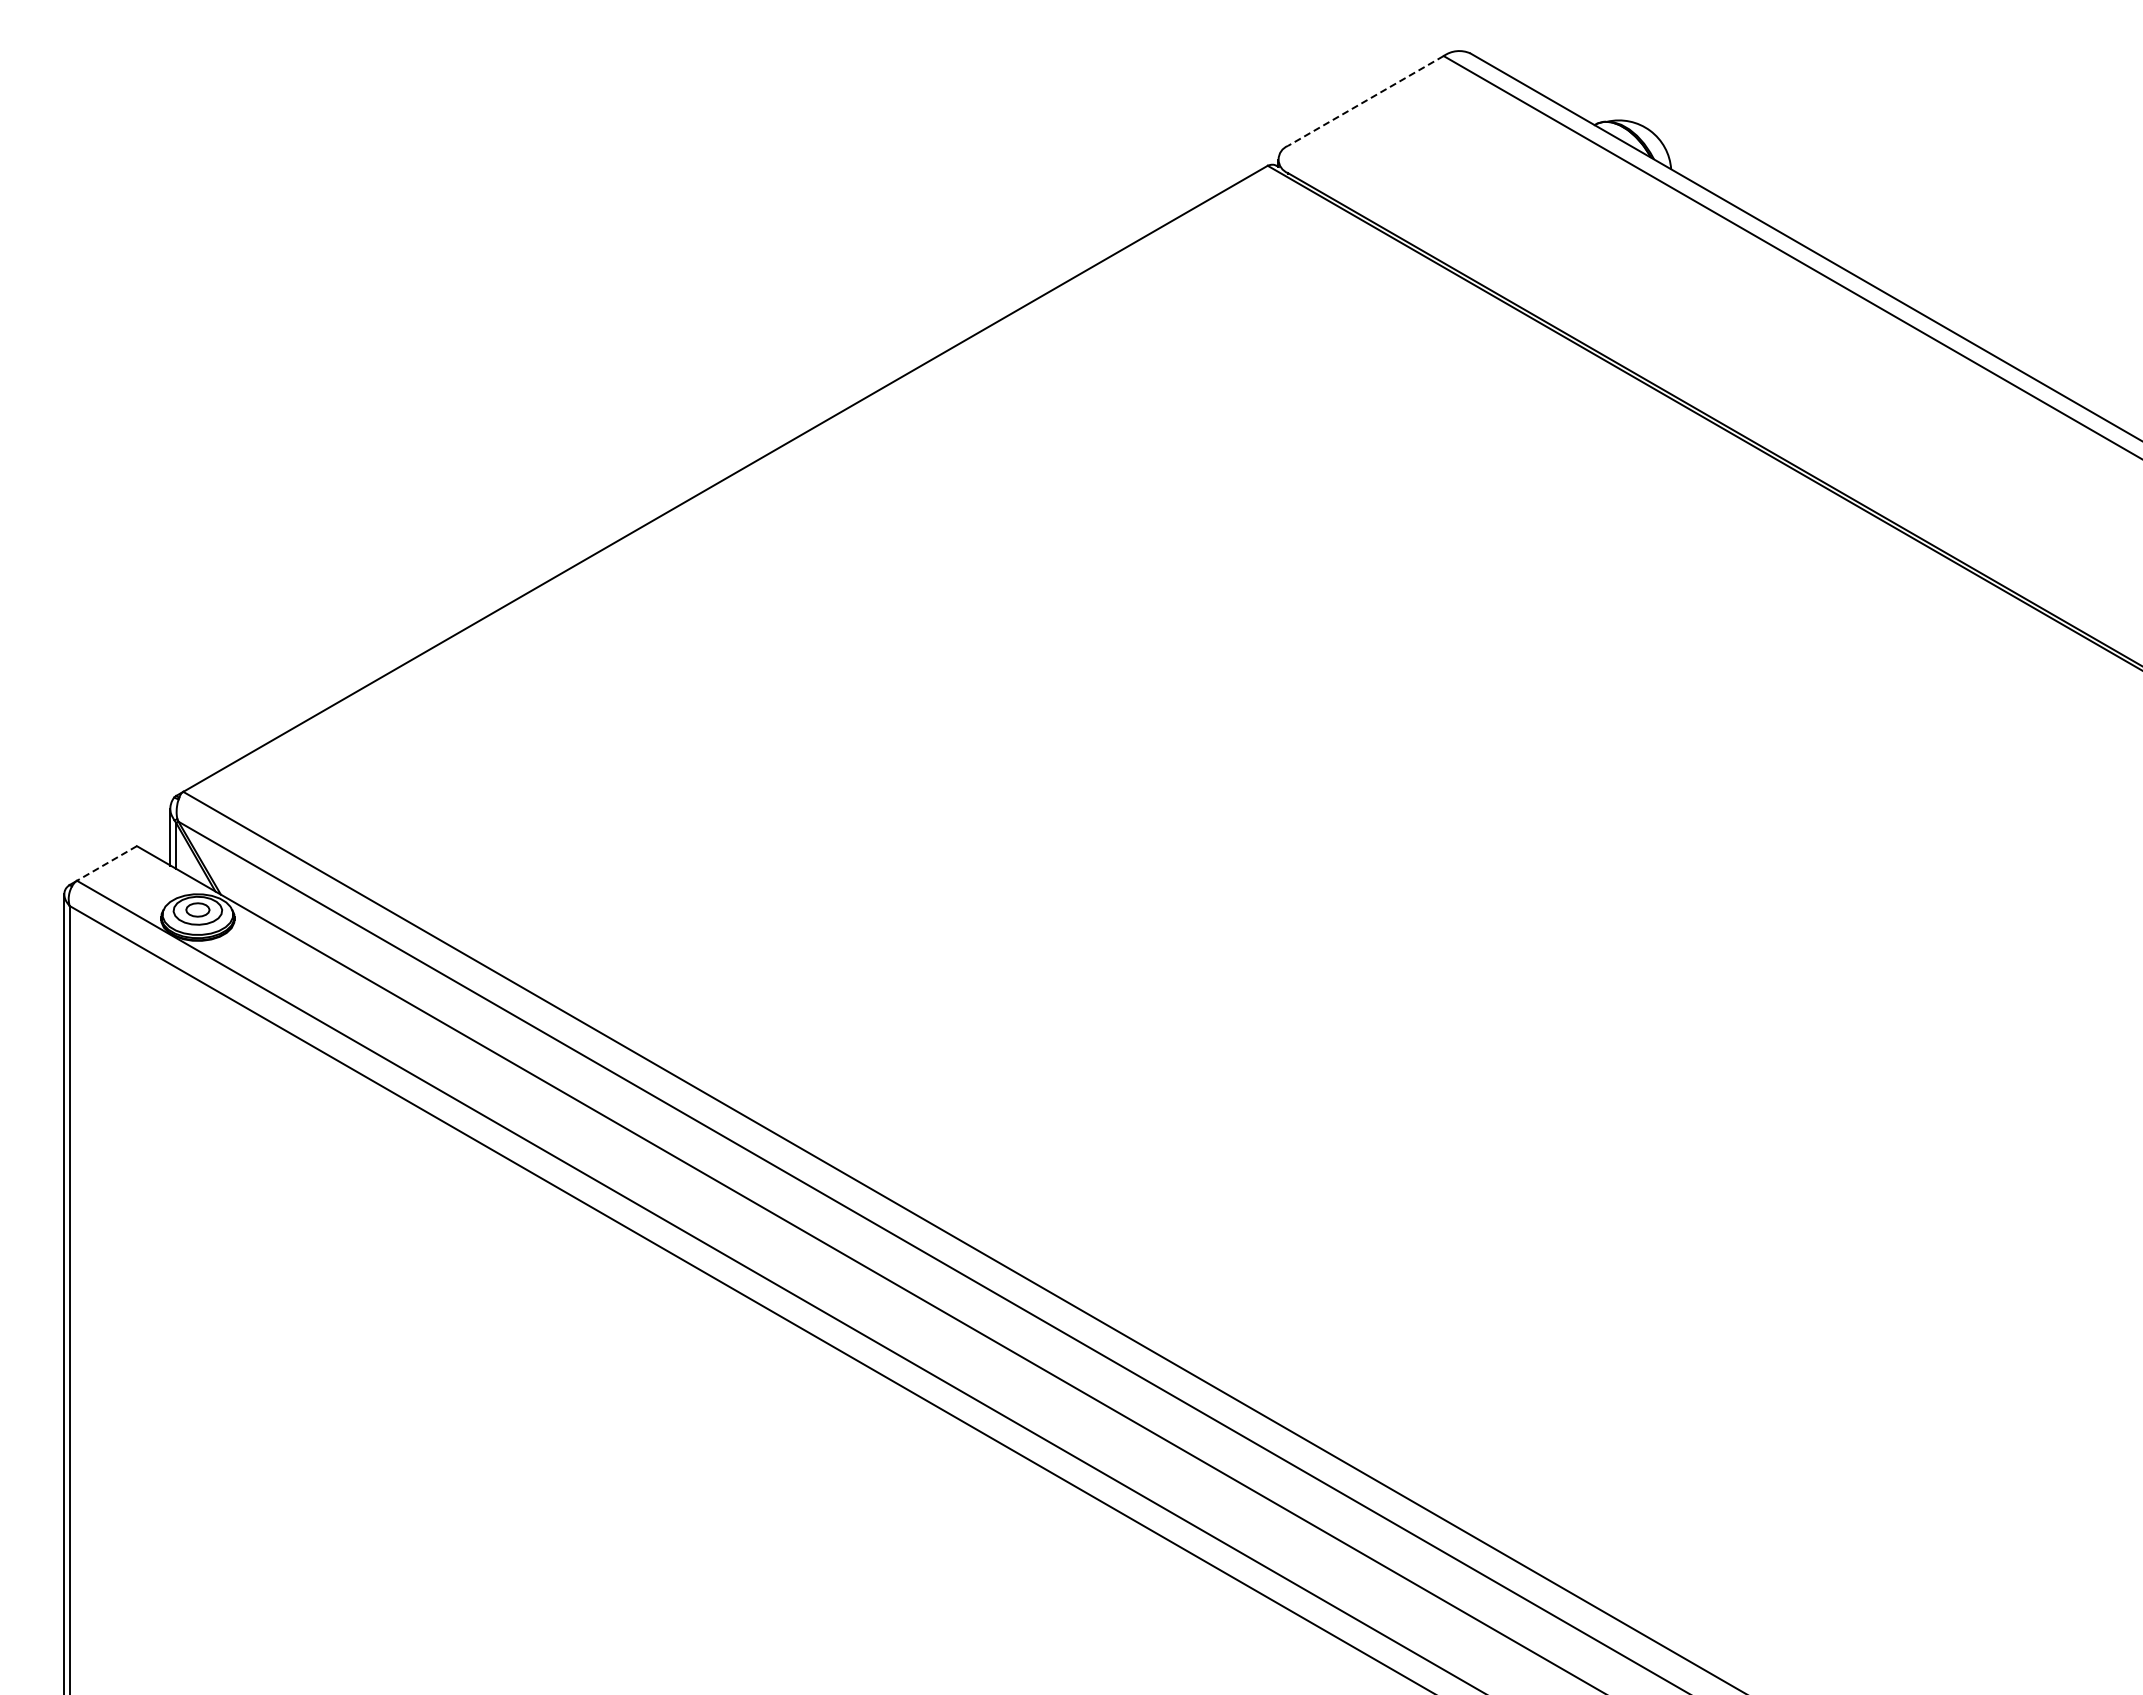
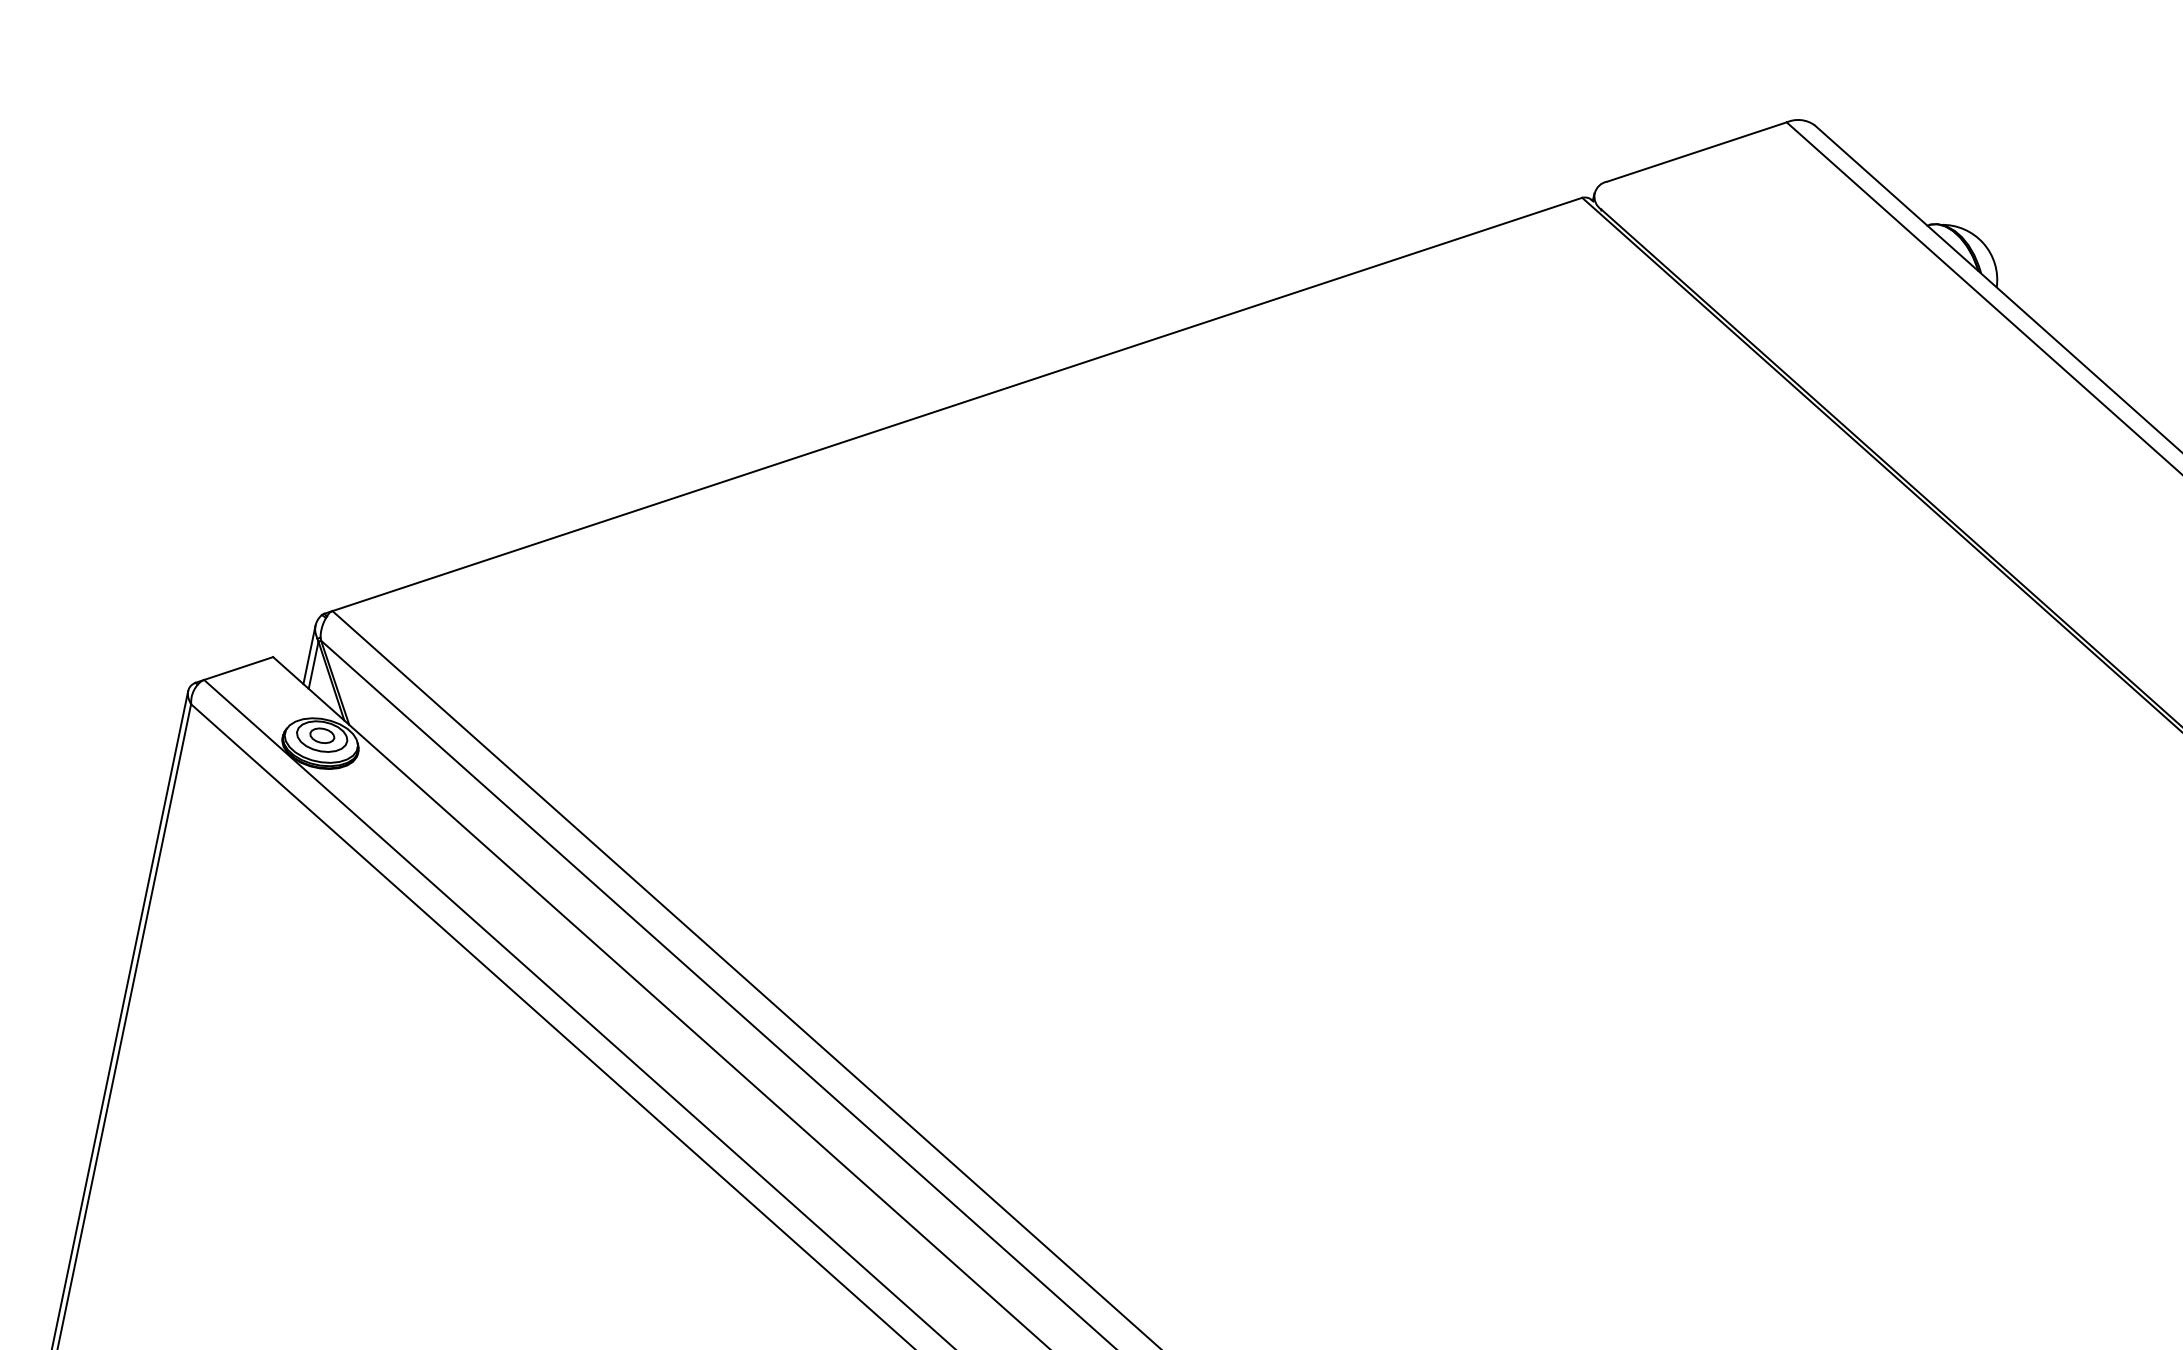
line: (1365, 100) -> (1696, 151), dashed -> solid
line: (106, 863) -> (238, 668), dashed -> solid

